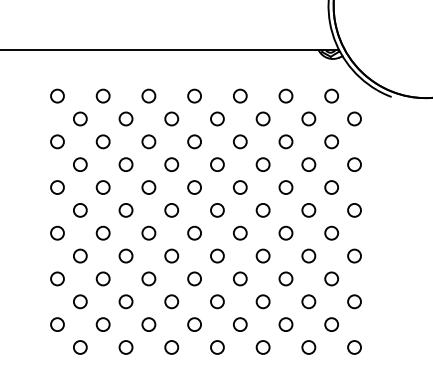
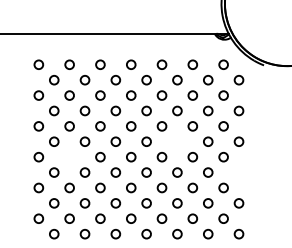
circle: (263, 209) -> (177, 141), removed
circle: (102, 233) -> (69, 157), removed
circle: (353, 255) -> (238, 172), removed

